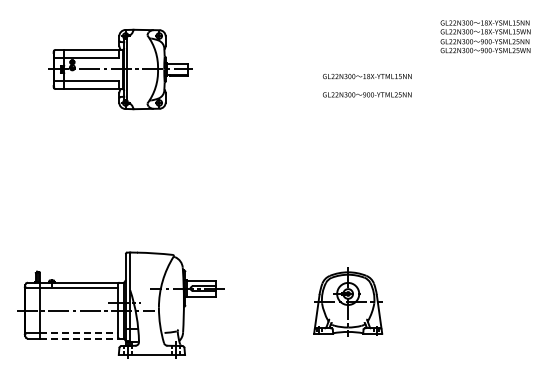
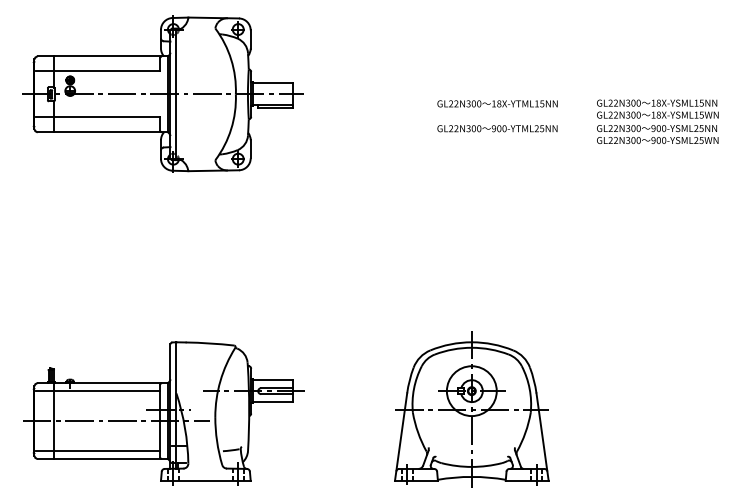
text: (485, 36) -> (657, 121), moved
part: (120, 69) -> (163, 94), size x1.43
part: (347, 301) -> (470, 408), size x1.67
line: (79, 332) -> (107, 450), dashed -> solid
line: (82, 338) -> (111, 458), dashed -> solid

